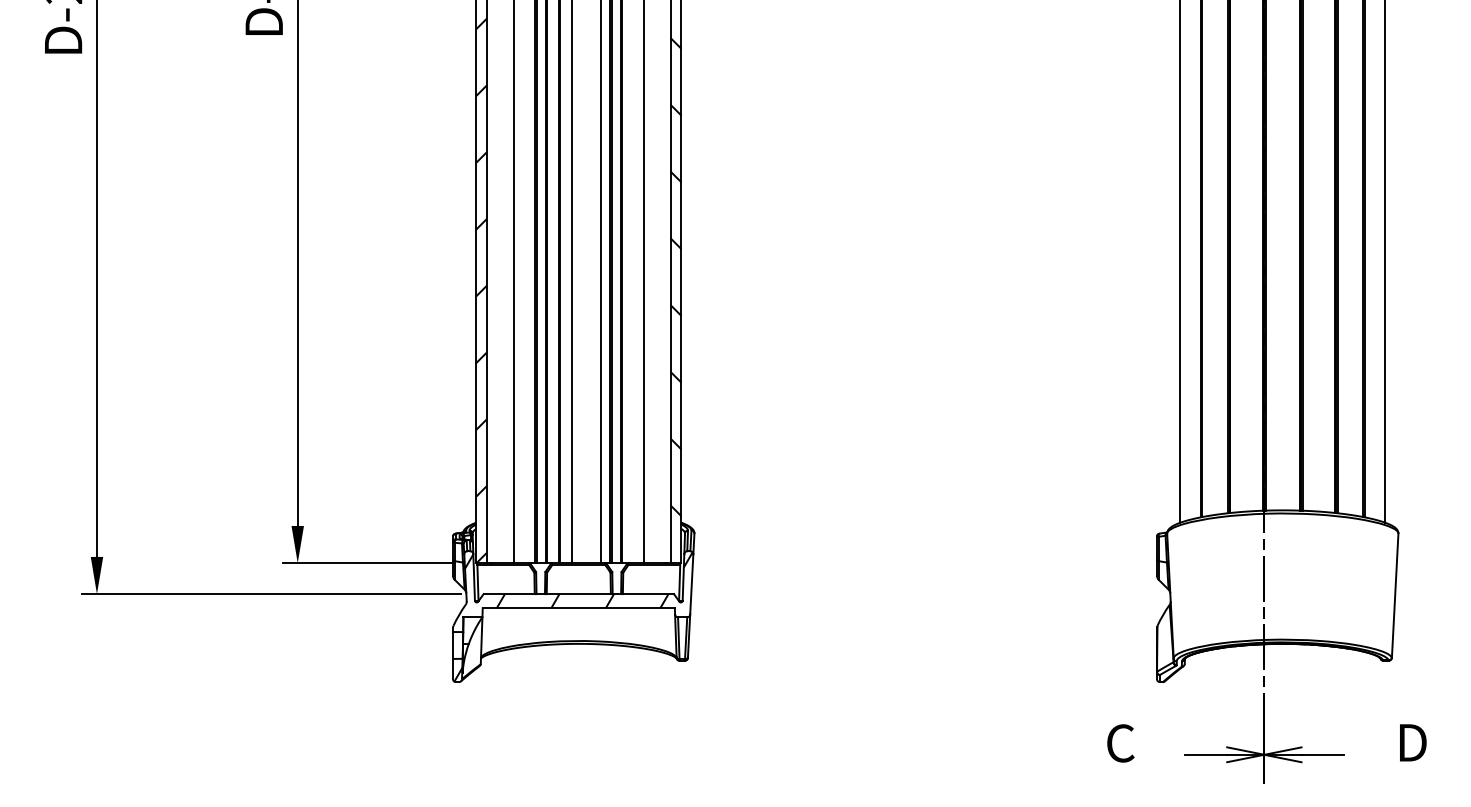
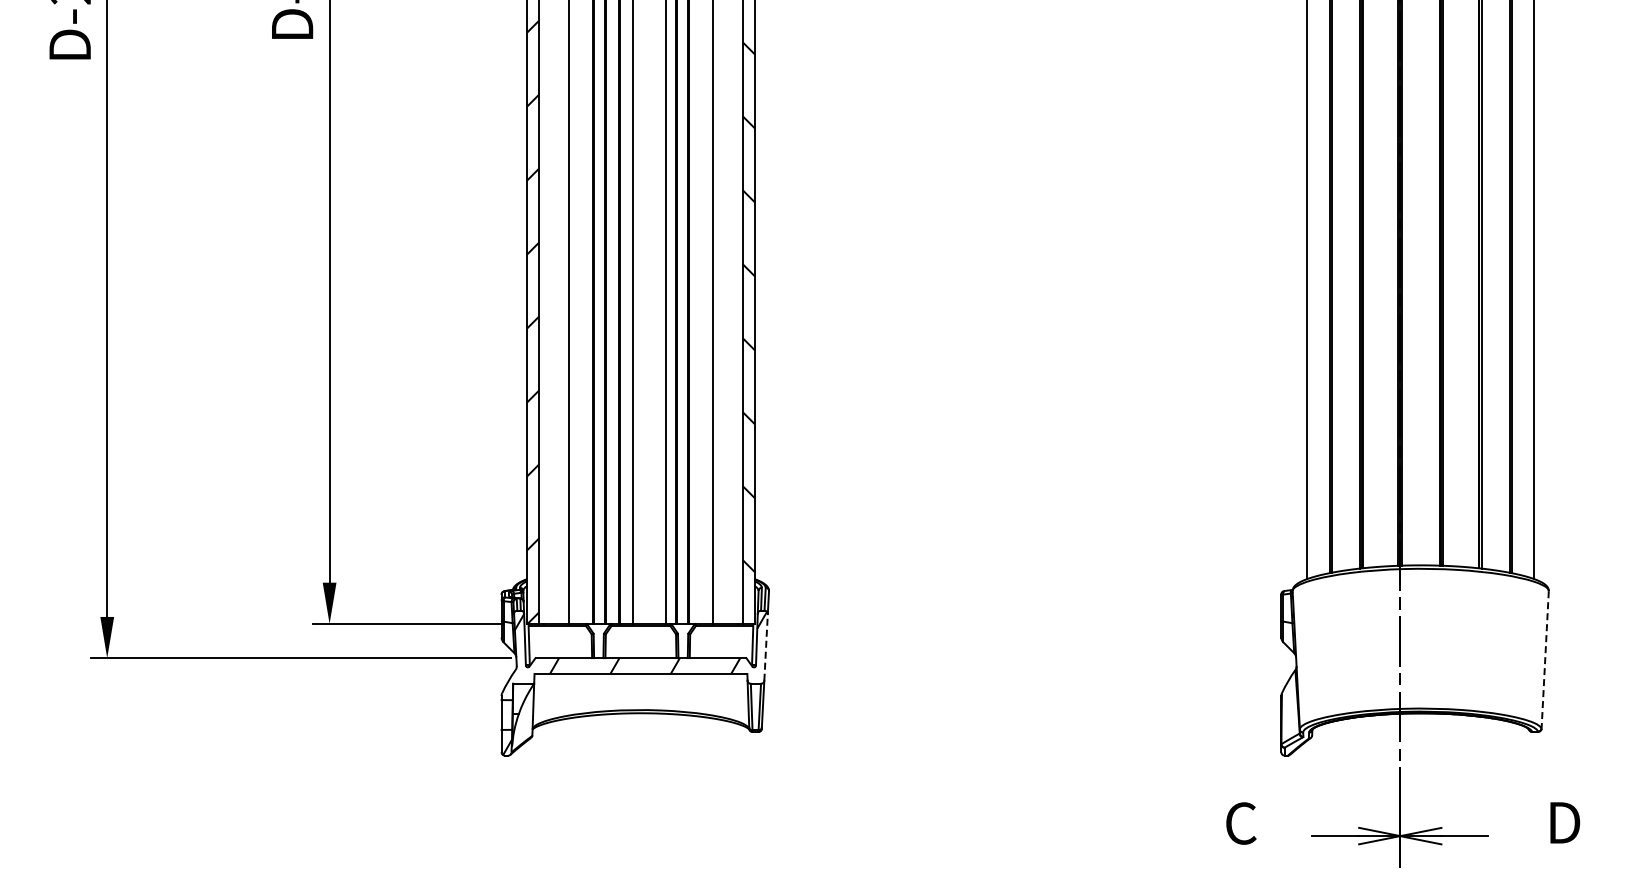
line: (692, 583) -> (766, 646), solid -> dashed
line: (1395, 595) -> (1545, 659), solid -> dashed

